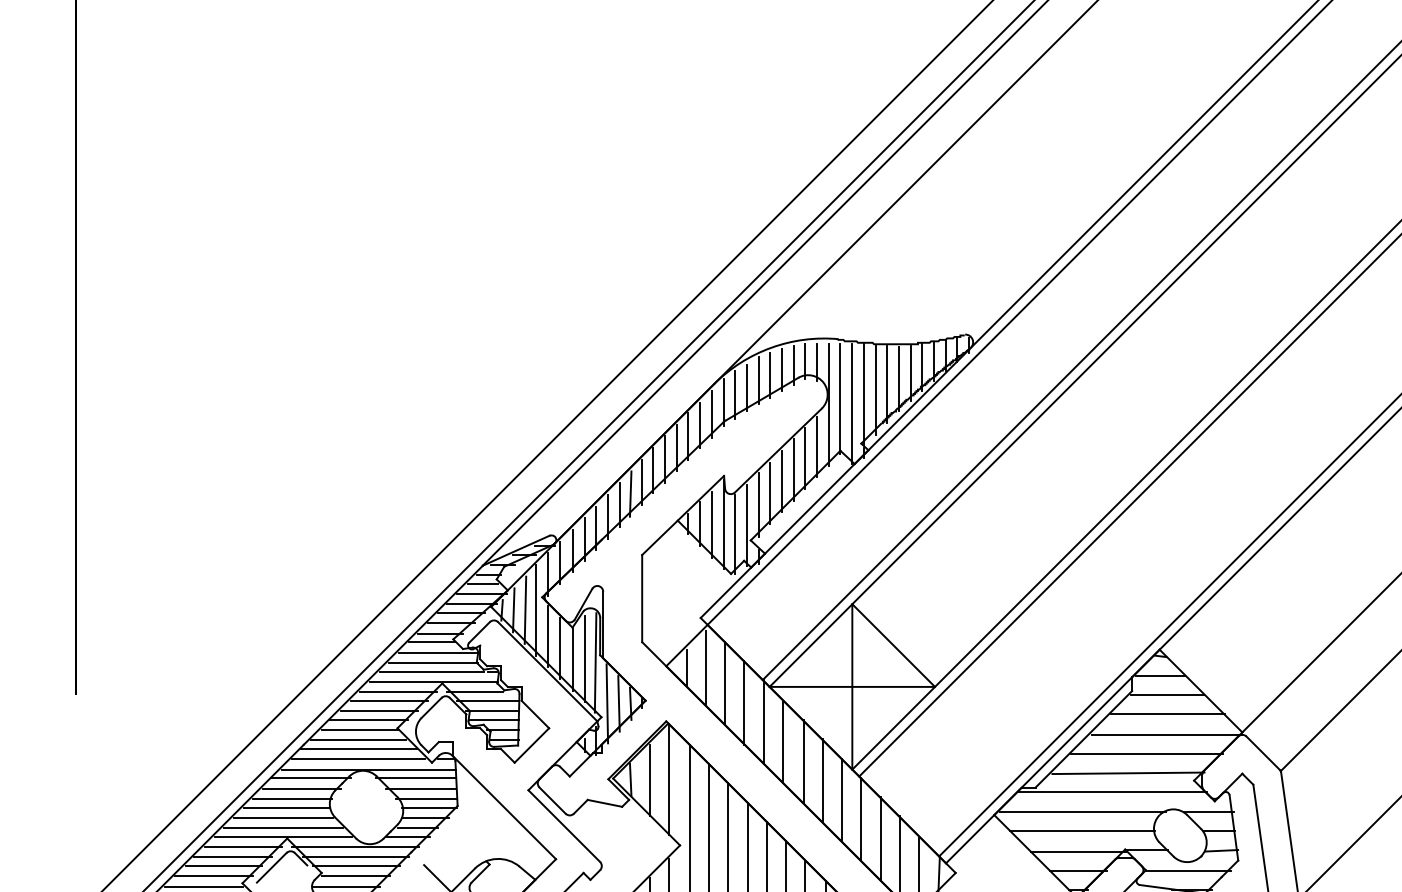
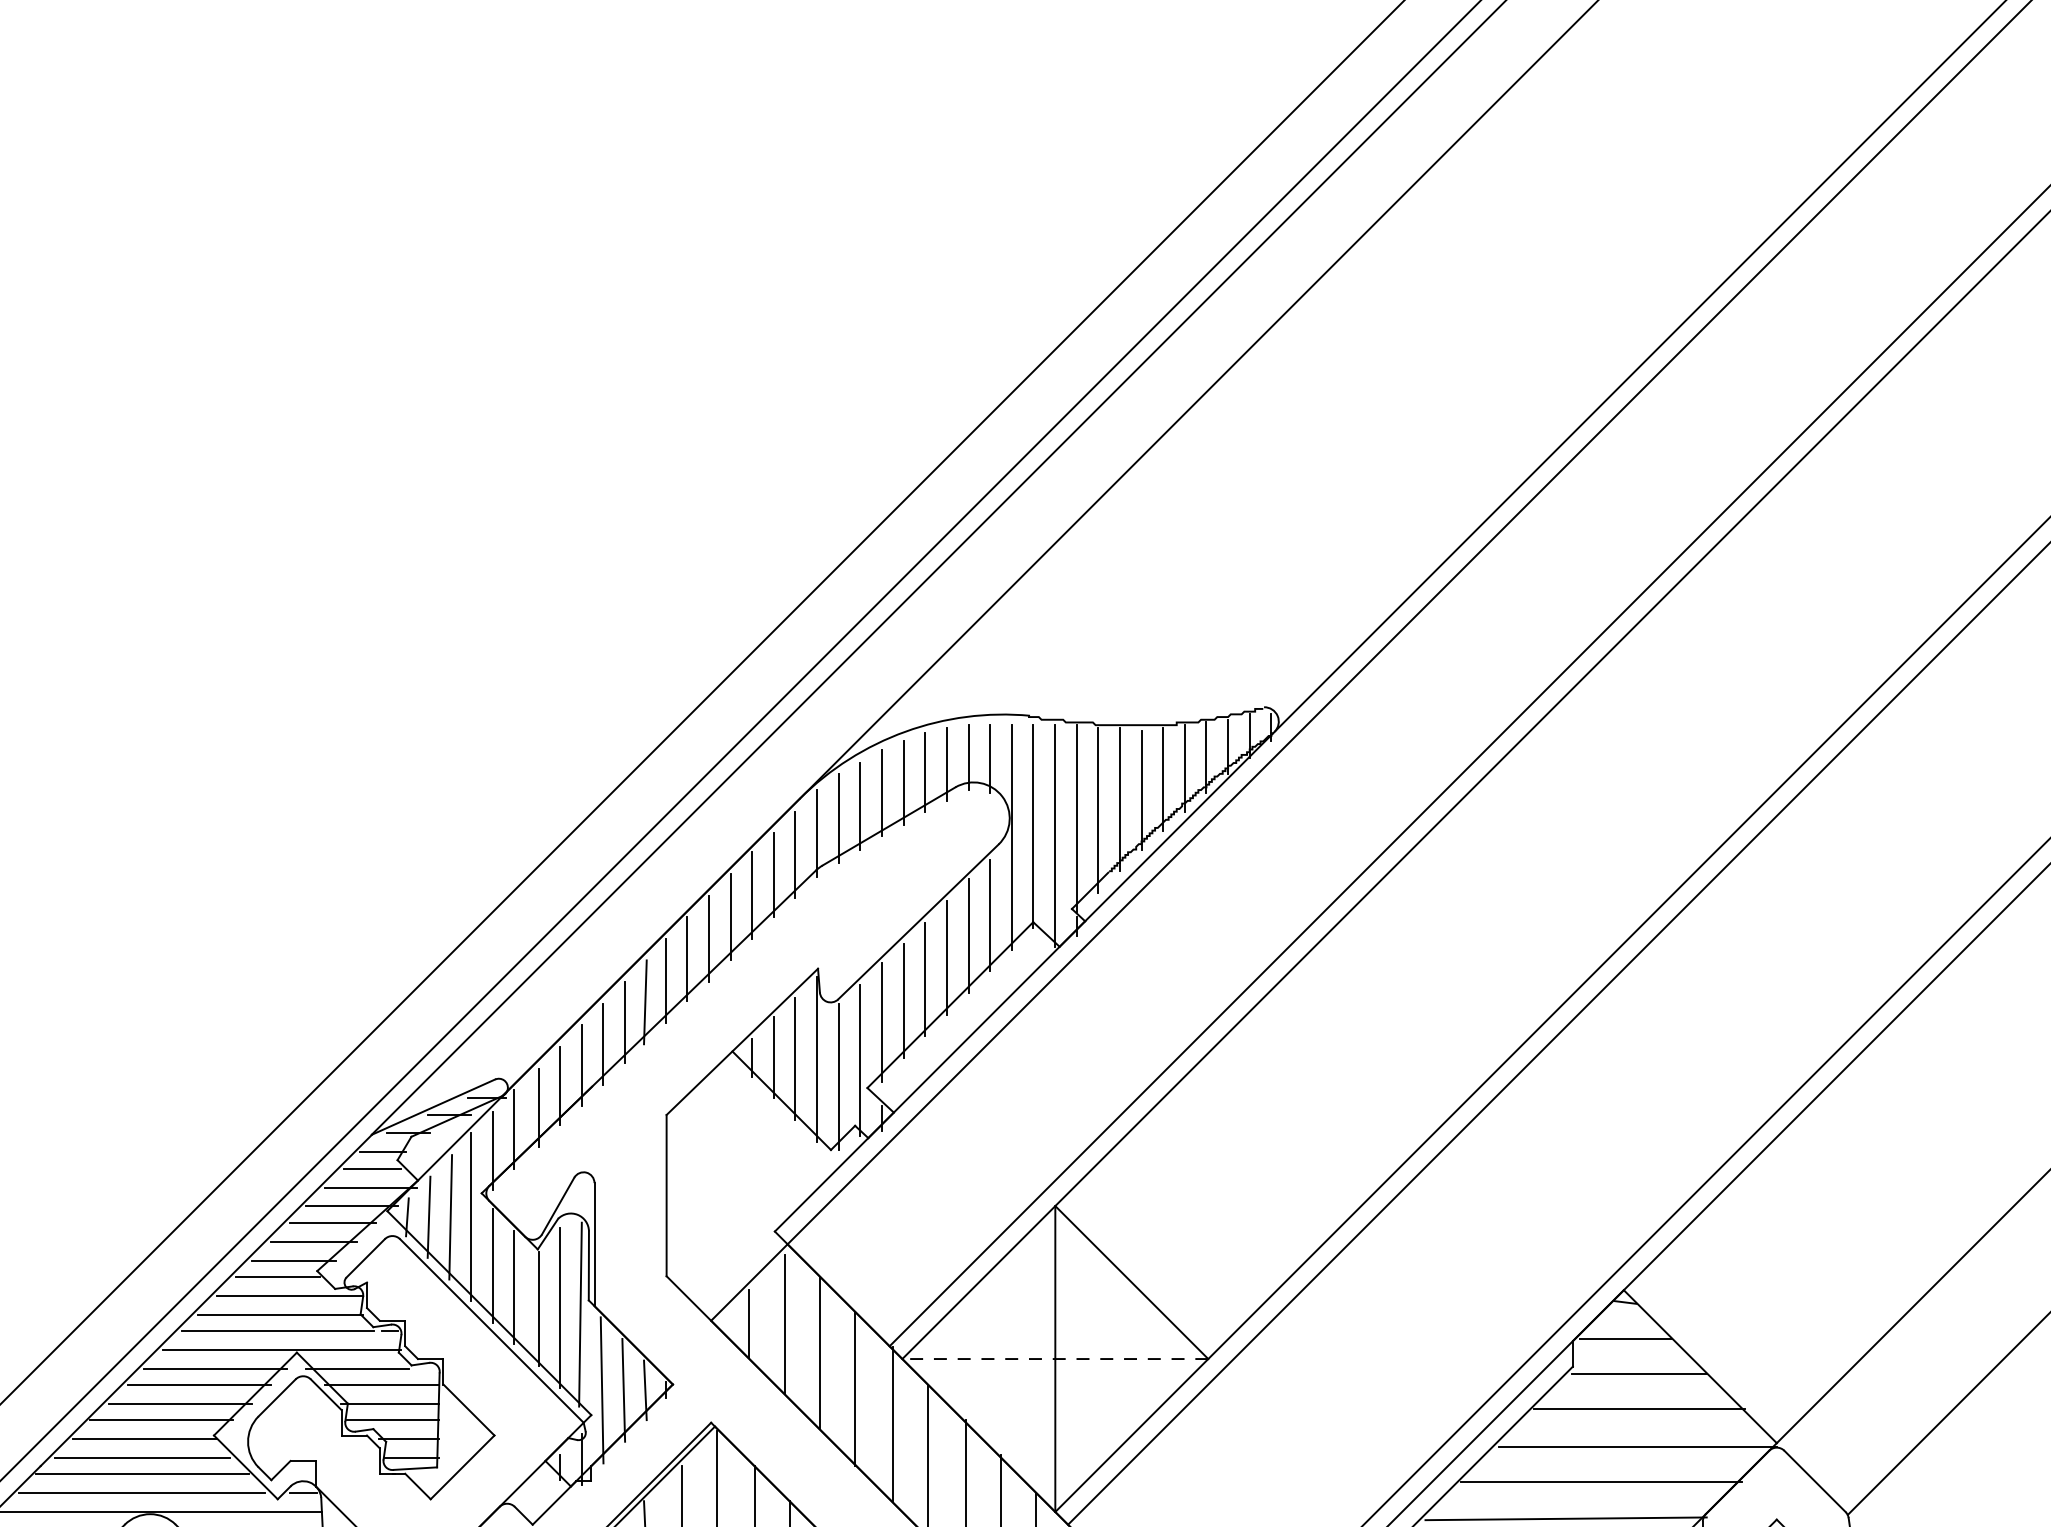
line: (852, 686) -> (1055, 1358), solid -> dashed

